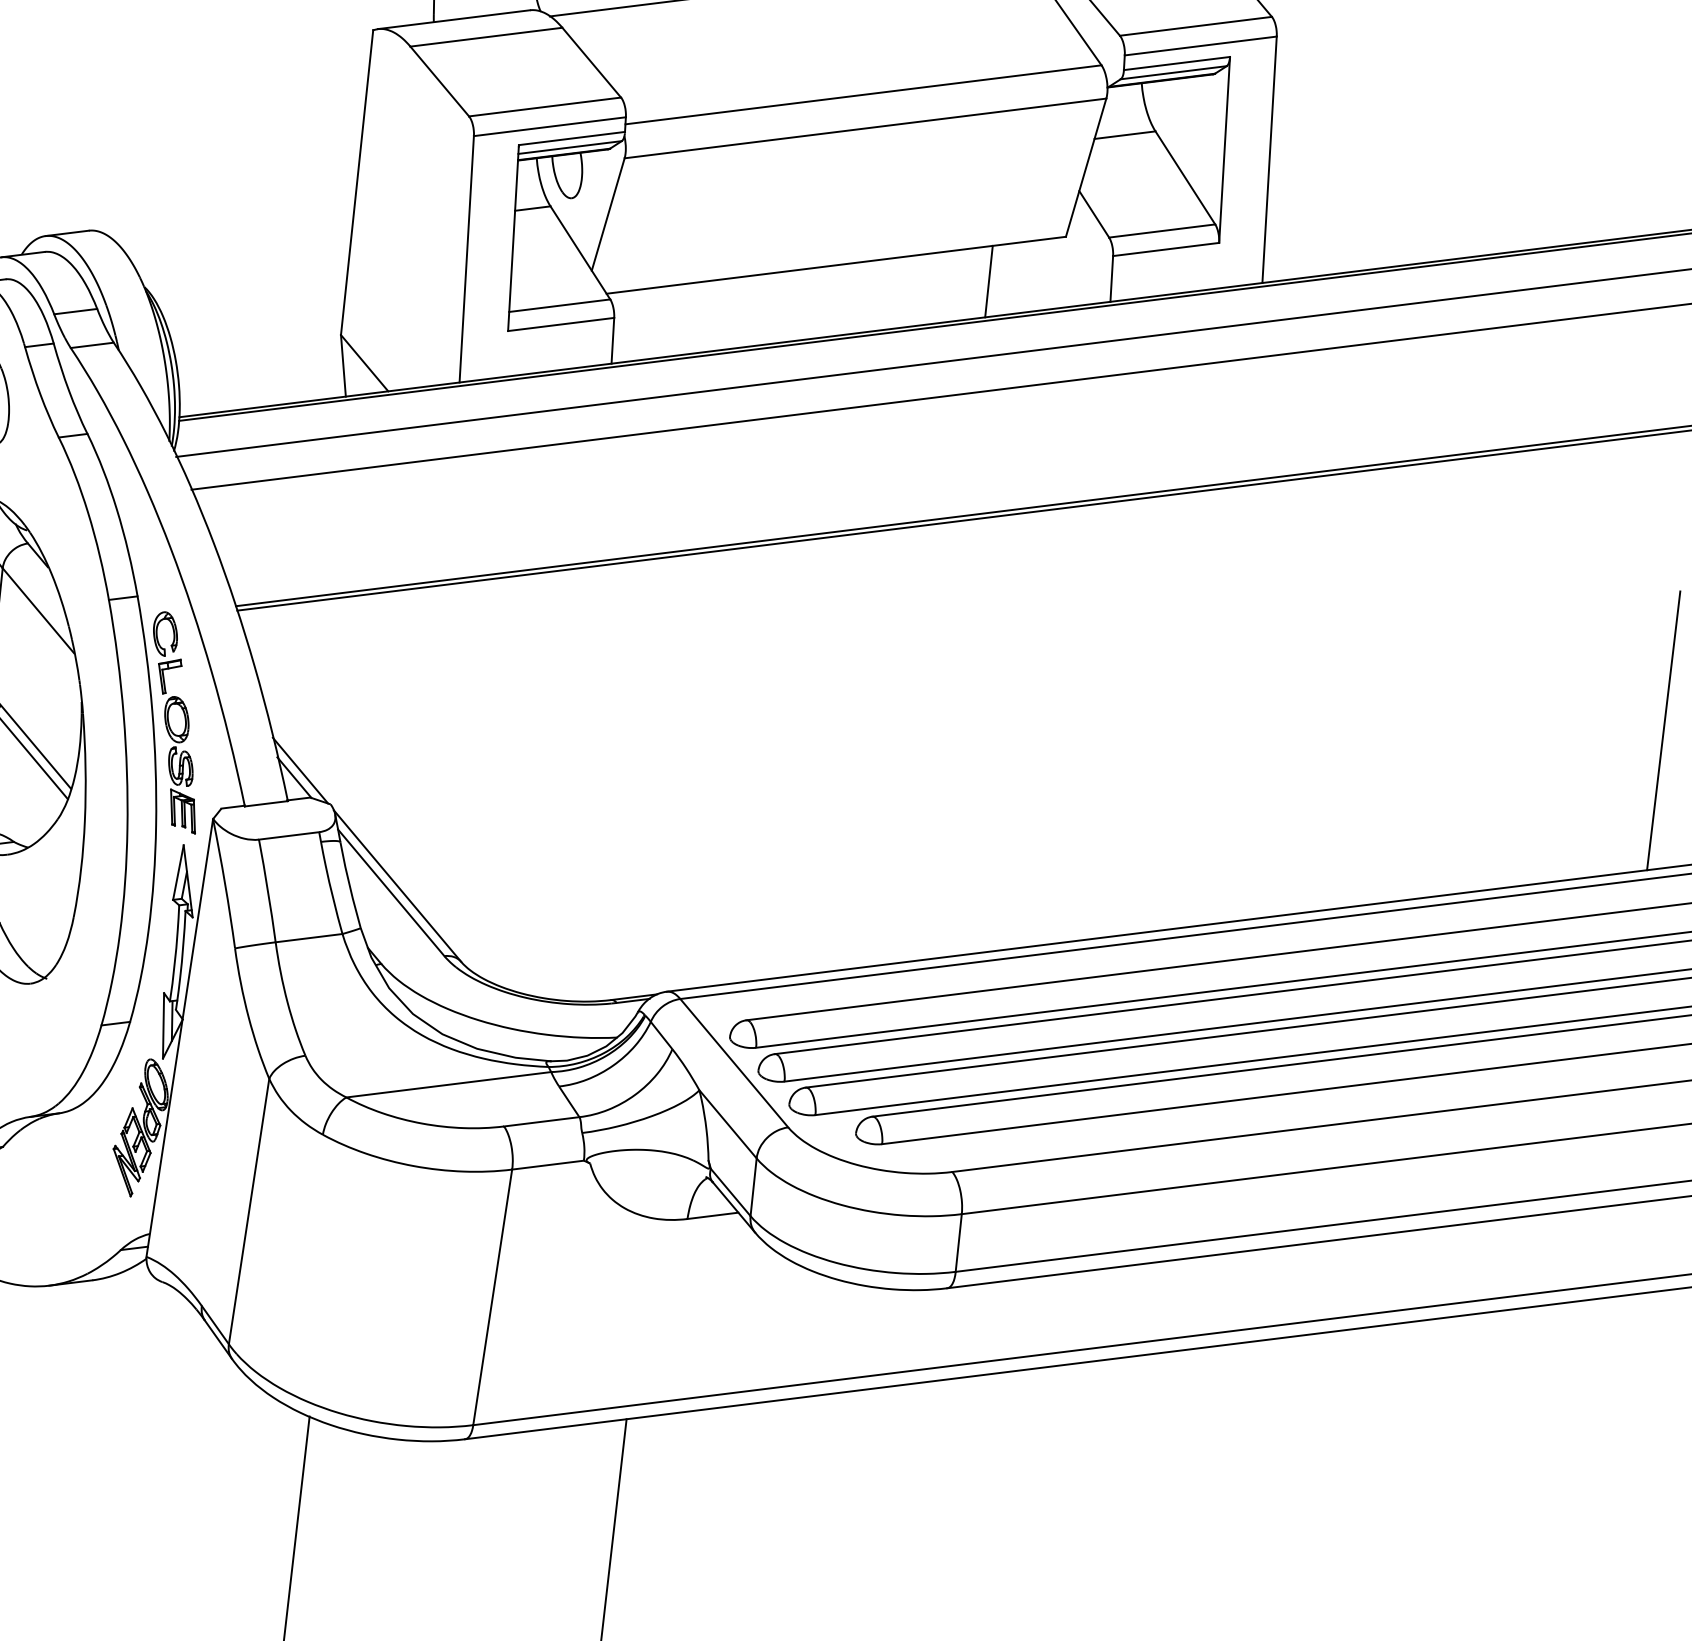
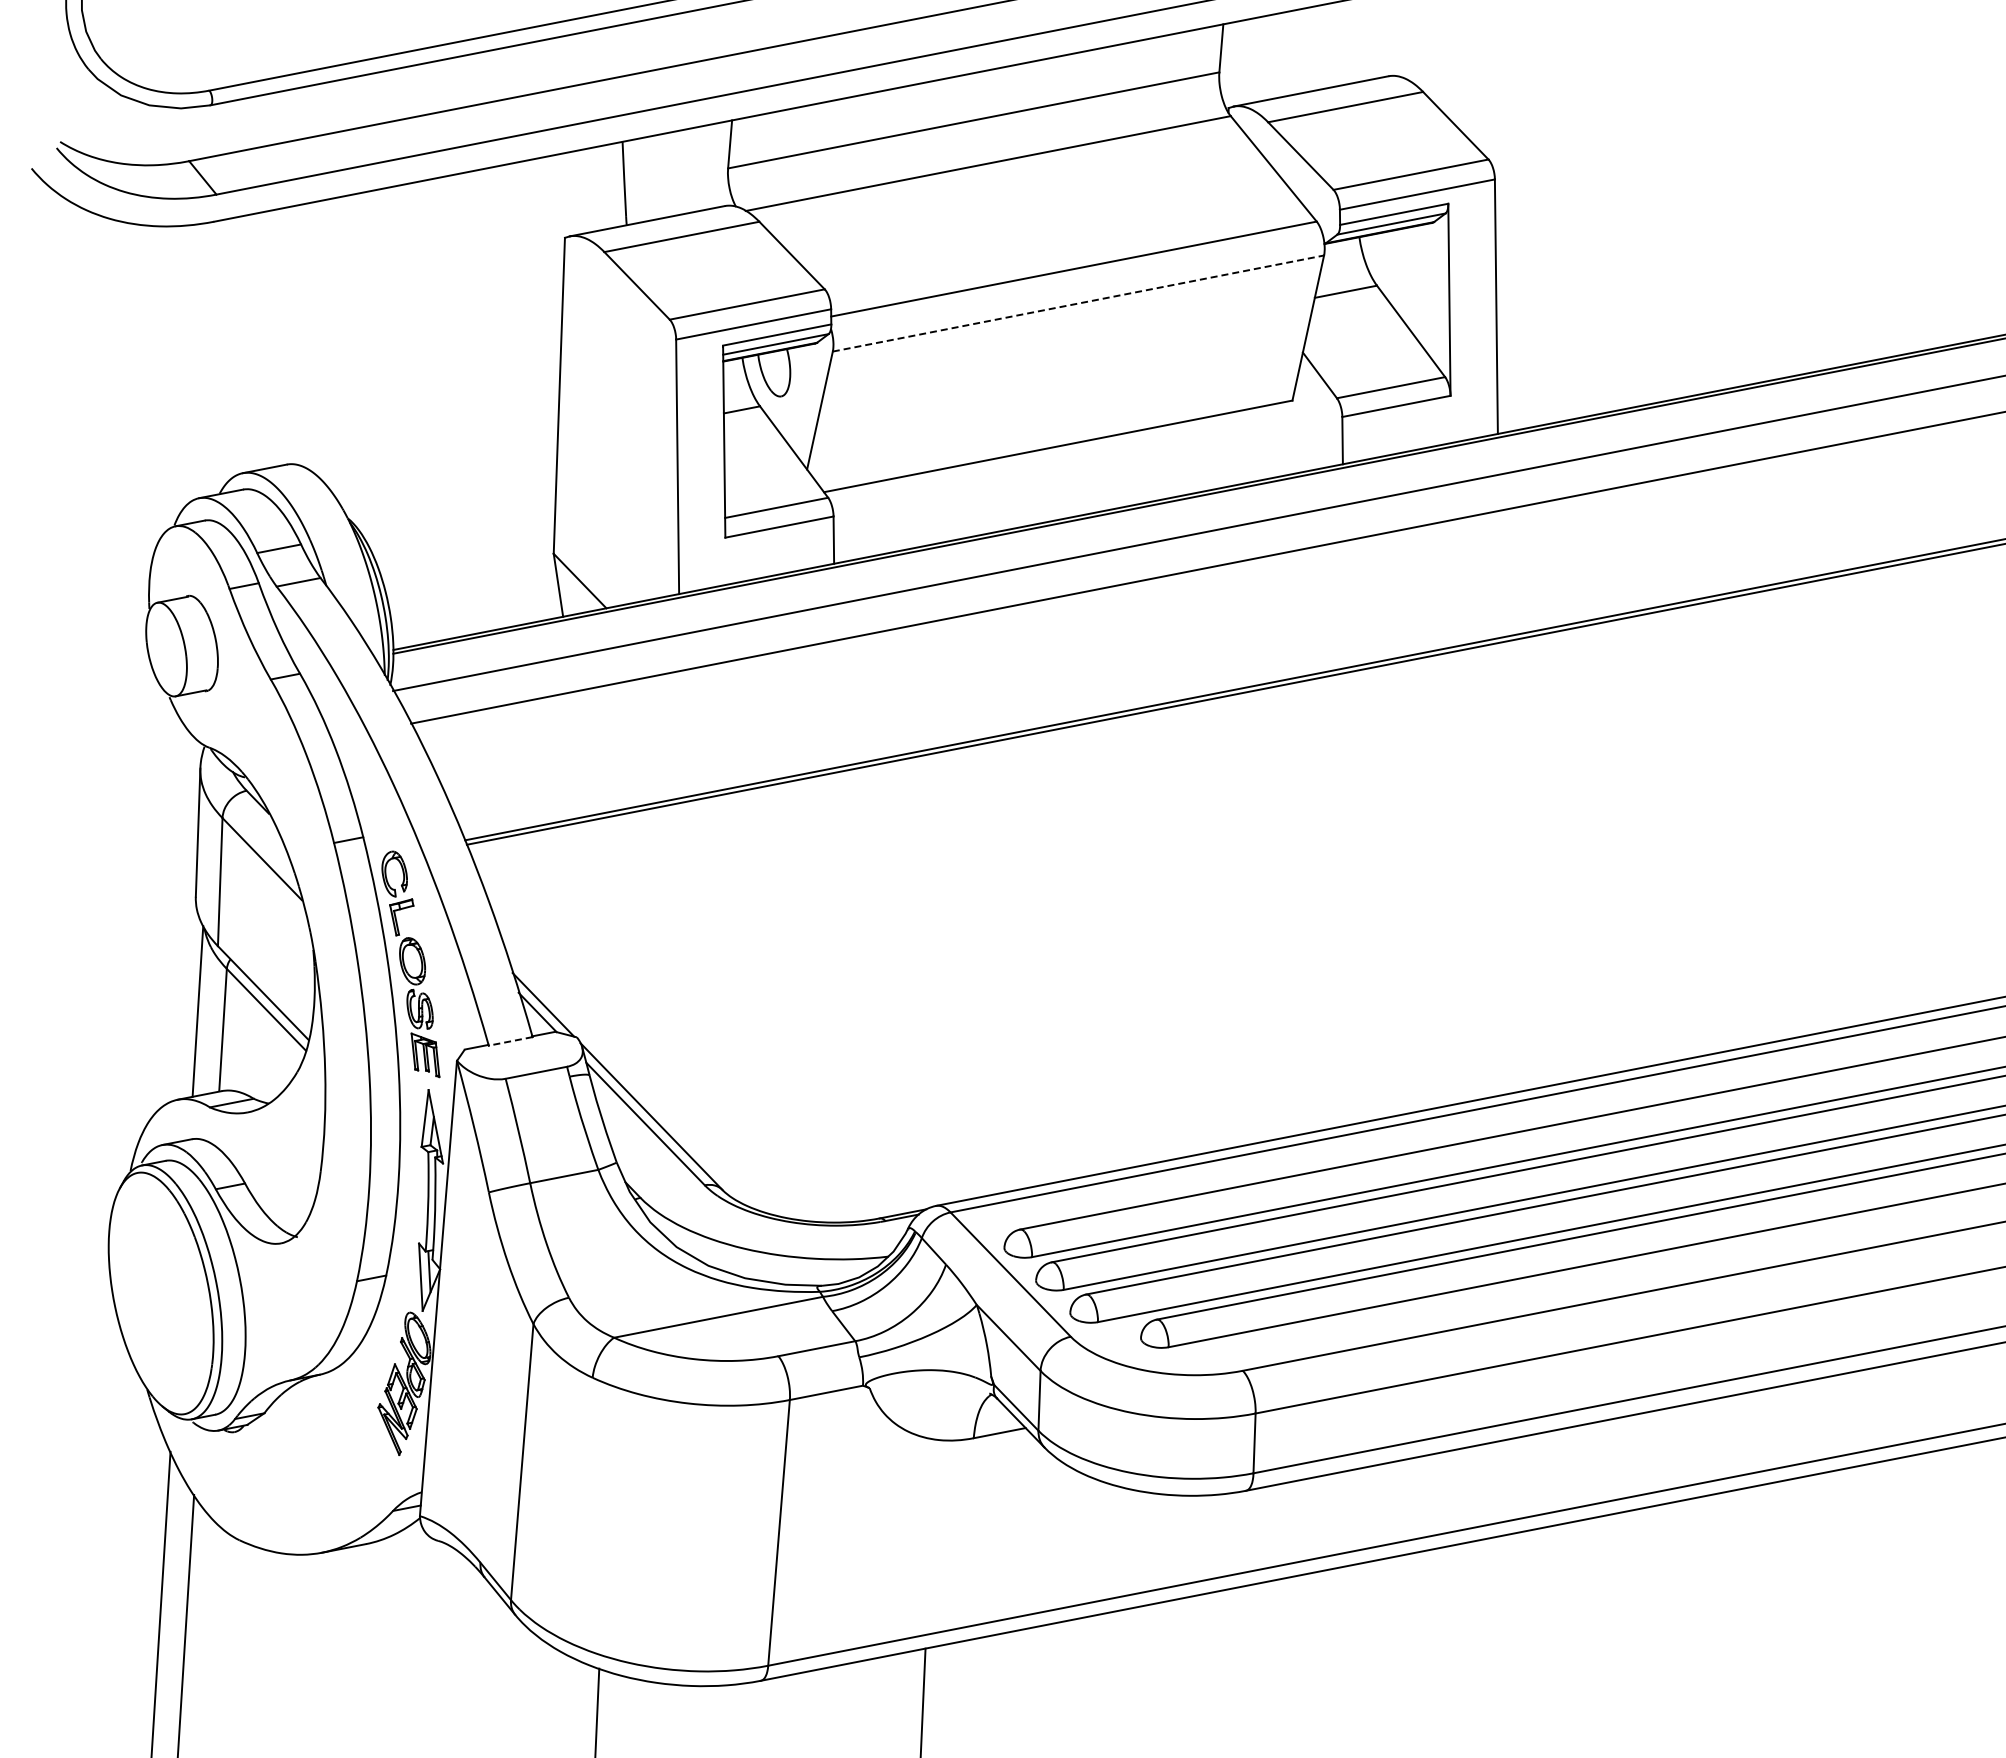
line: (865, 128) -> (1078, 303), solid -> dashed
line: (988, 281) -> (1216, 452), removed
line: (1663, 730) -> (1942, 865), removed
line: (266, 803) -> (510, 1041), solid -> dashed

